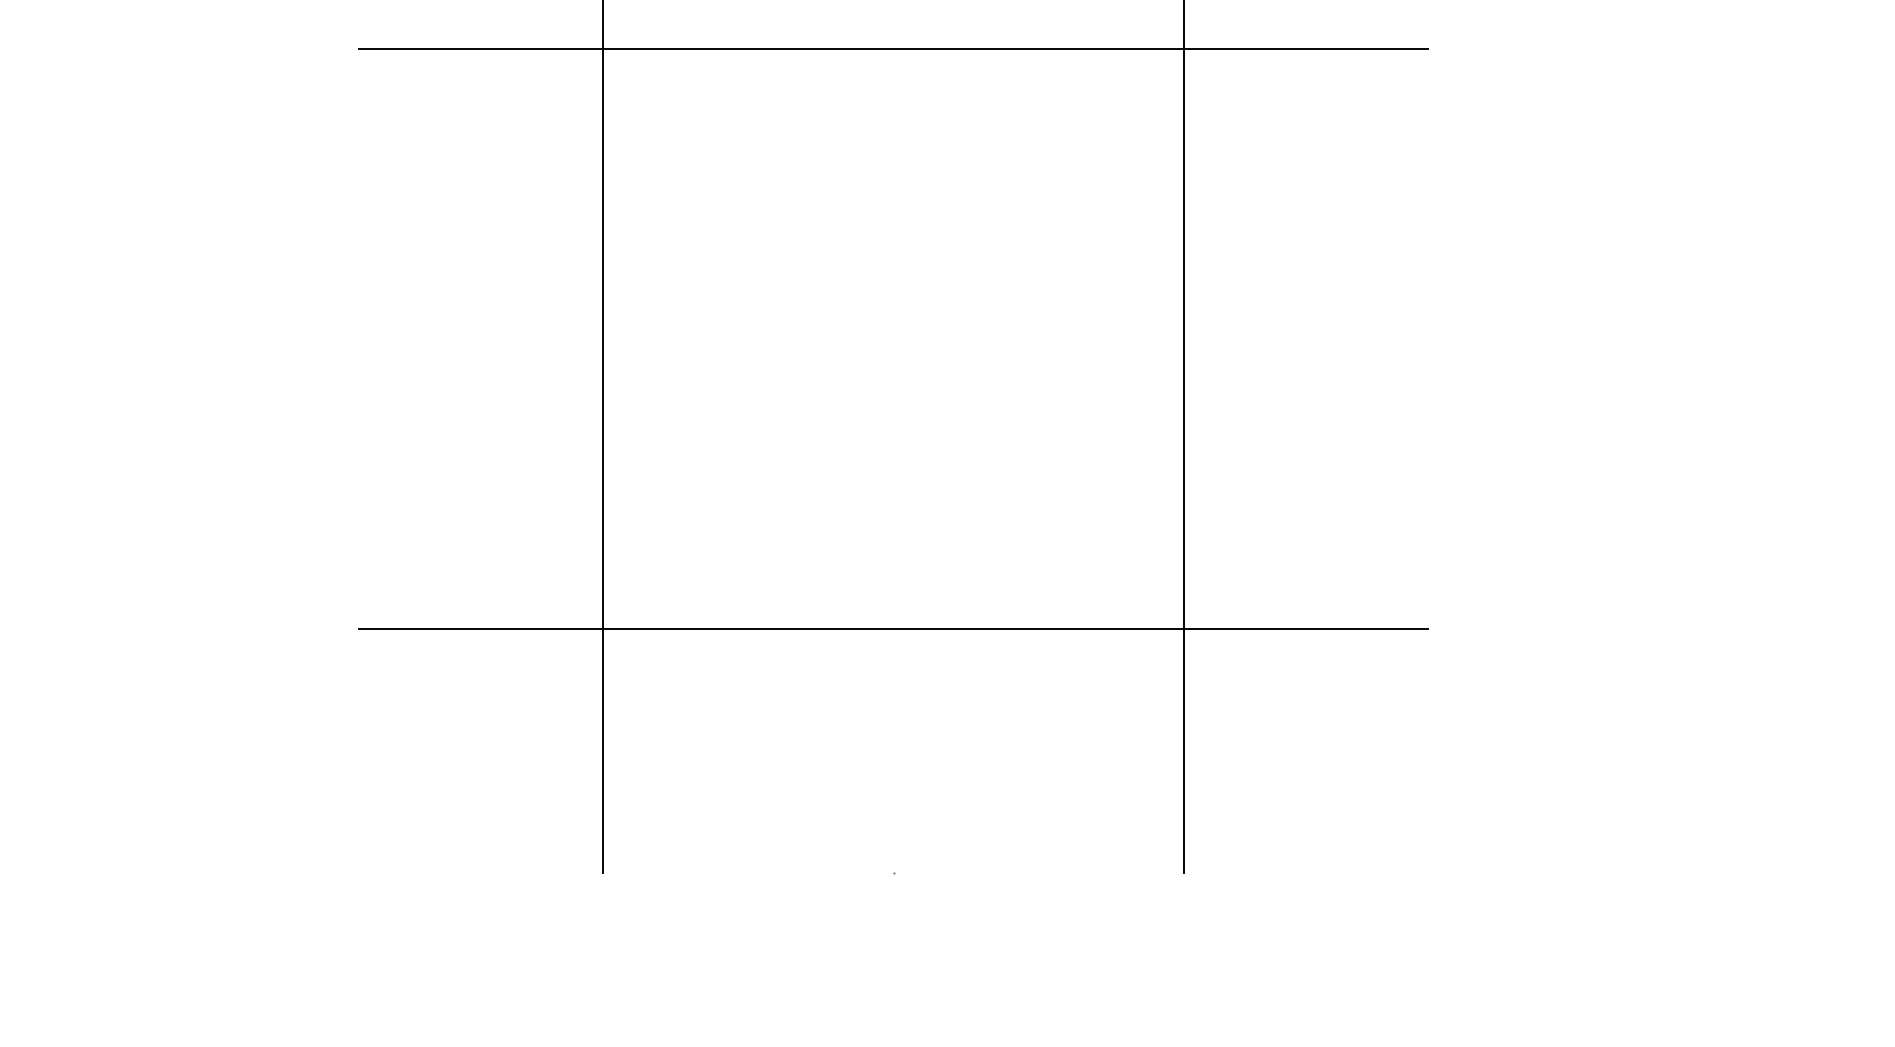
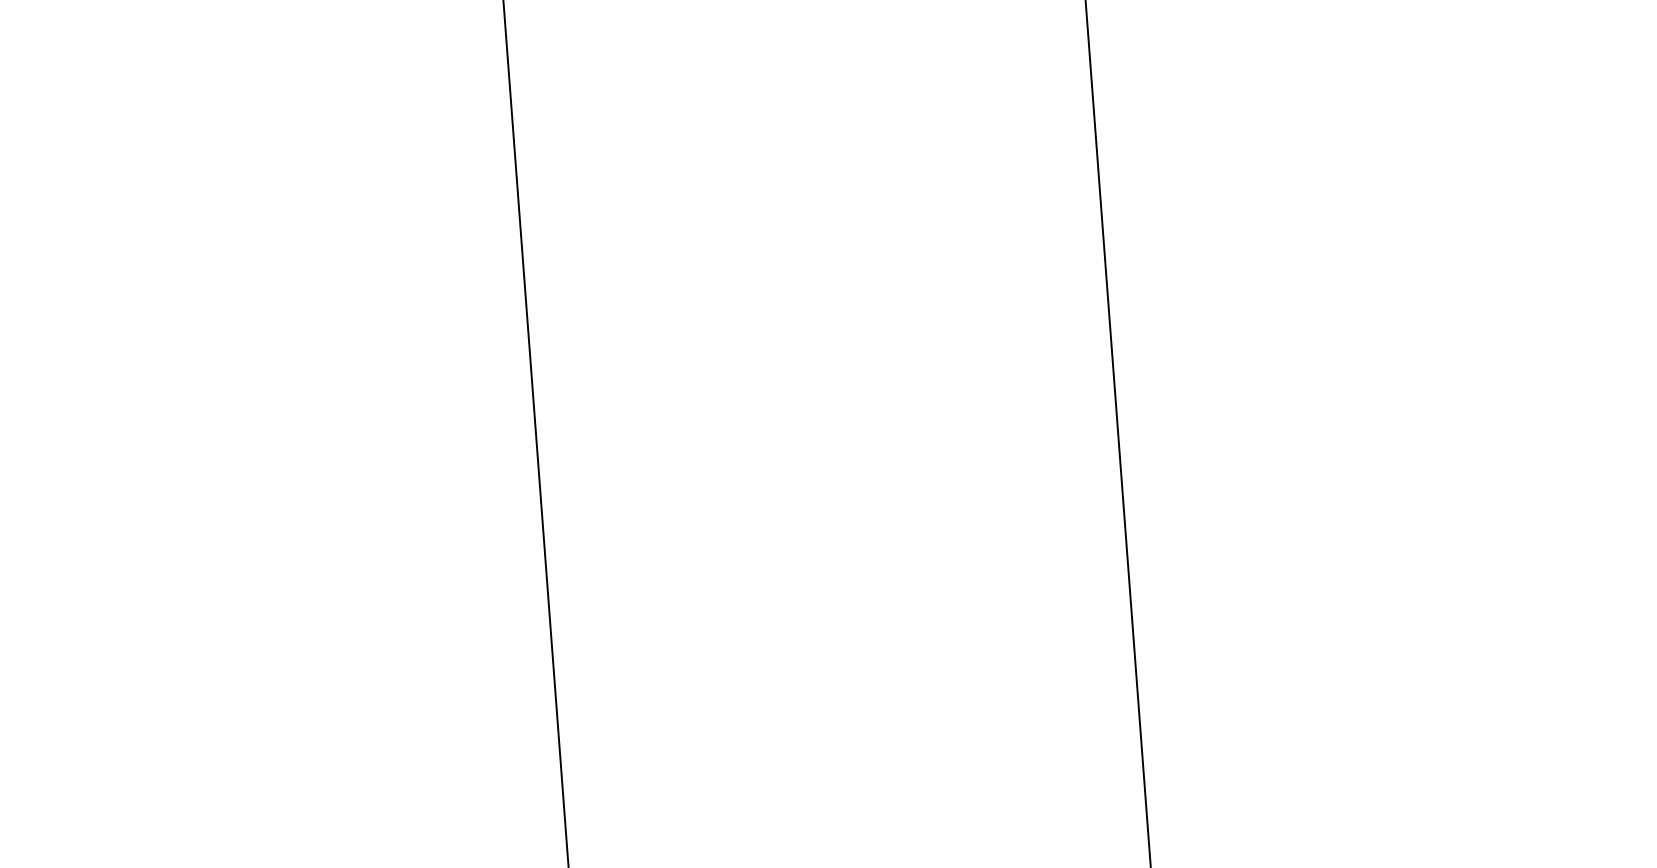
line: (893, 48) -> (801, 100), removed
line: (893, 629) -> (845, 679), removed

